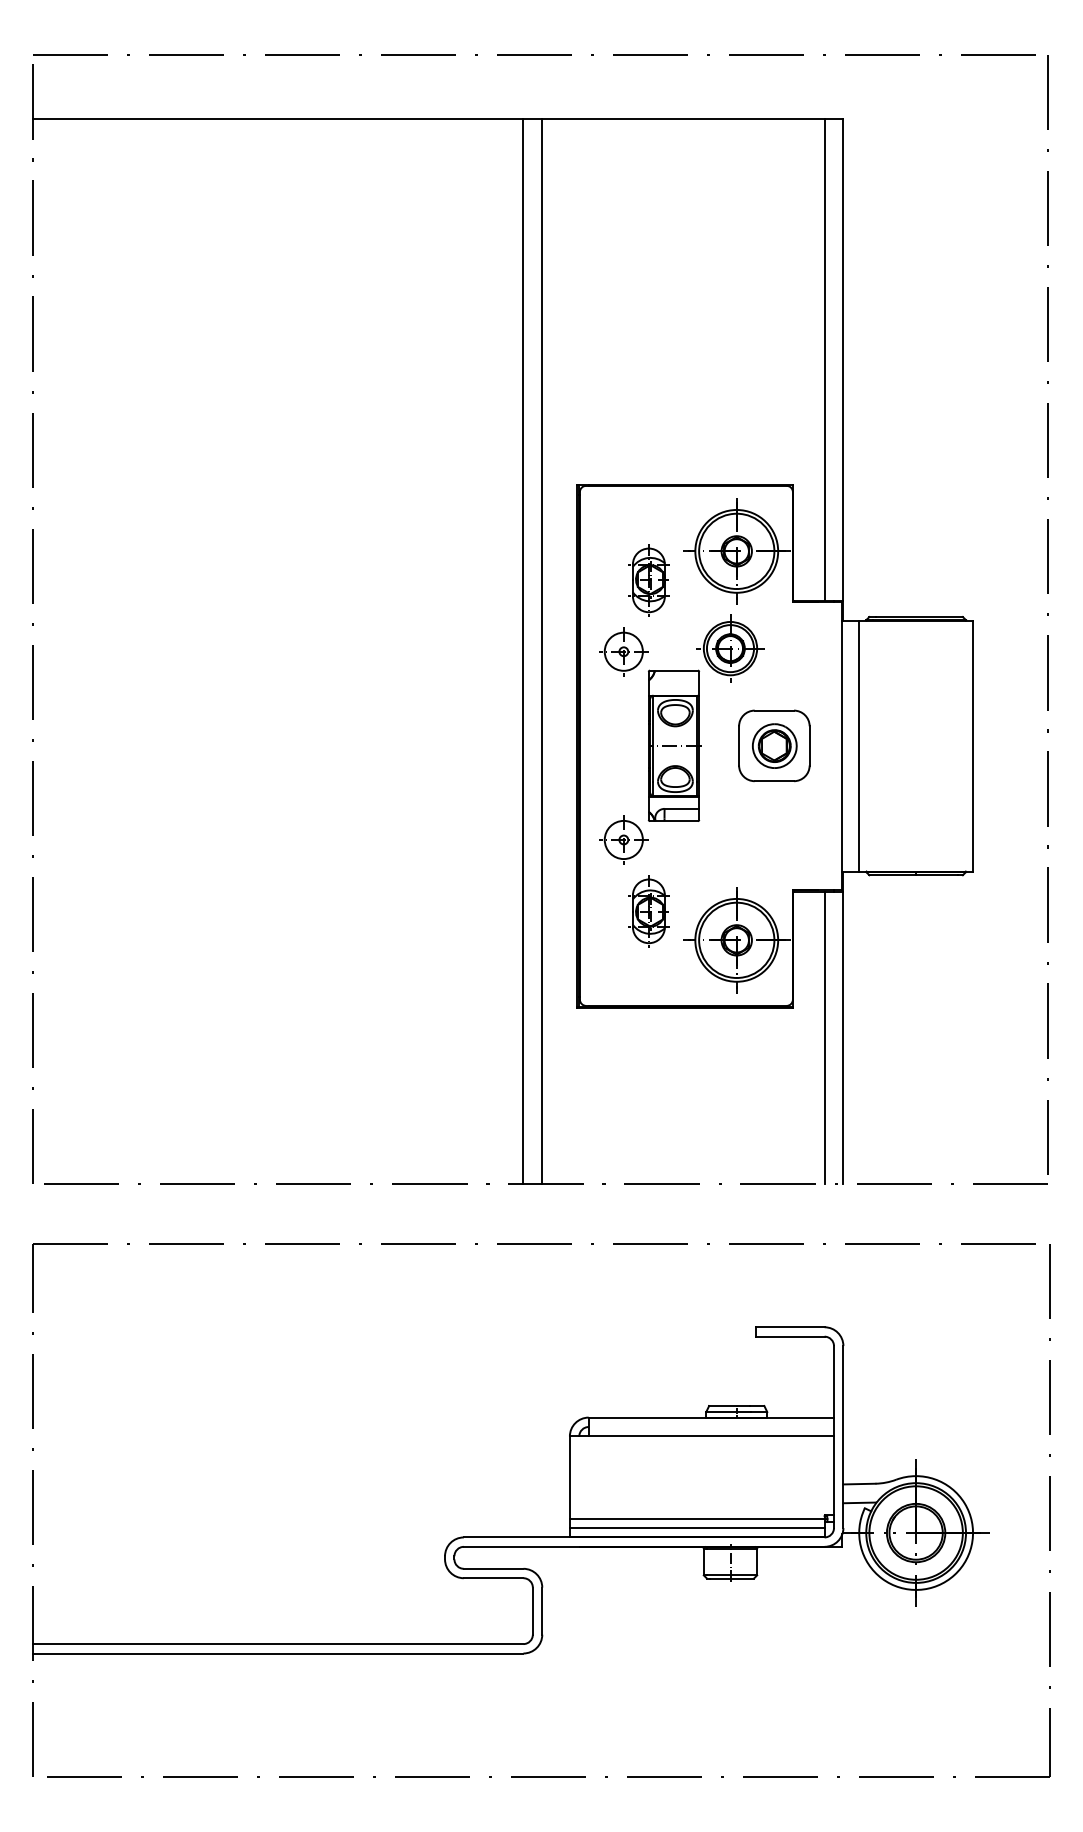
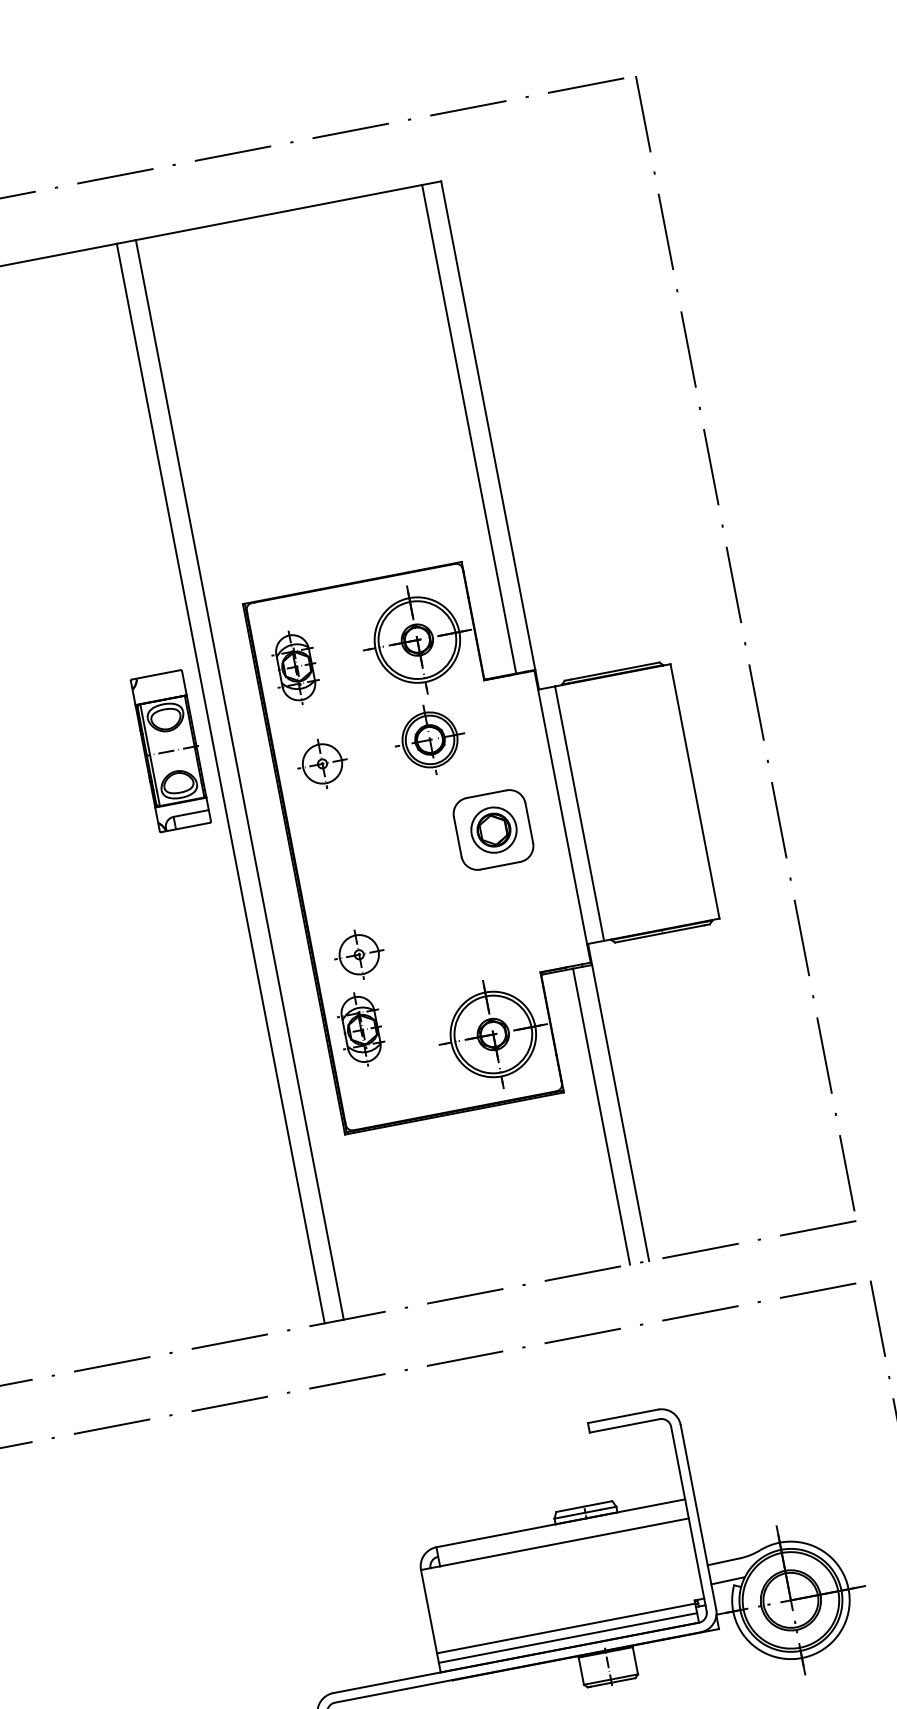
part: (648, 580) -> (295, 667), moved
part: (674, 745) -> (171, 750), moved
part: (648, 911) -> (360, 1029), moved

